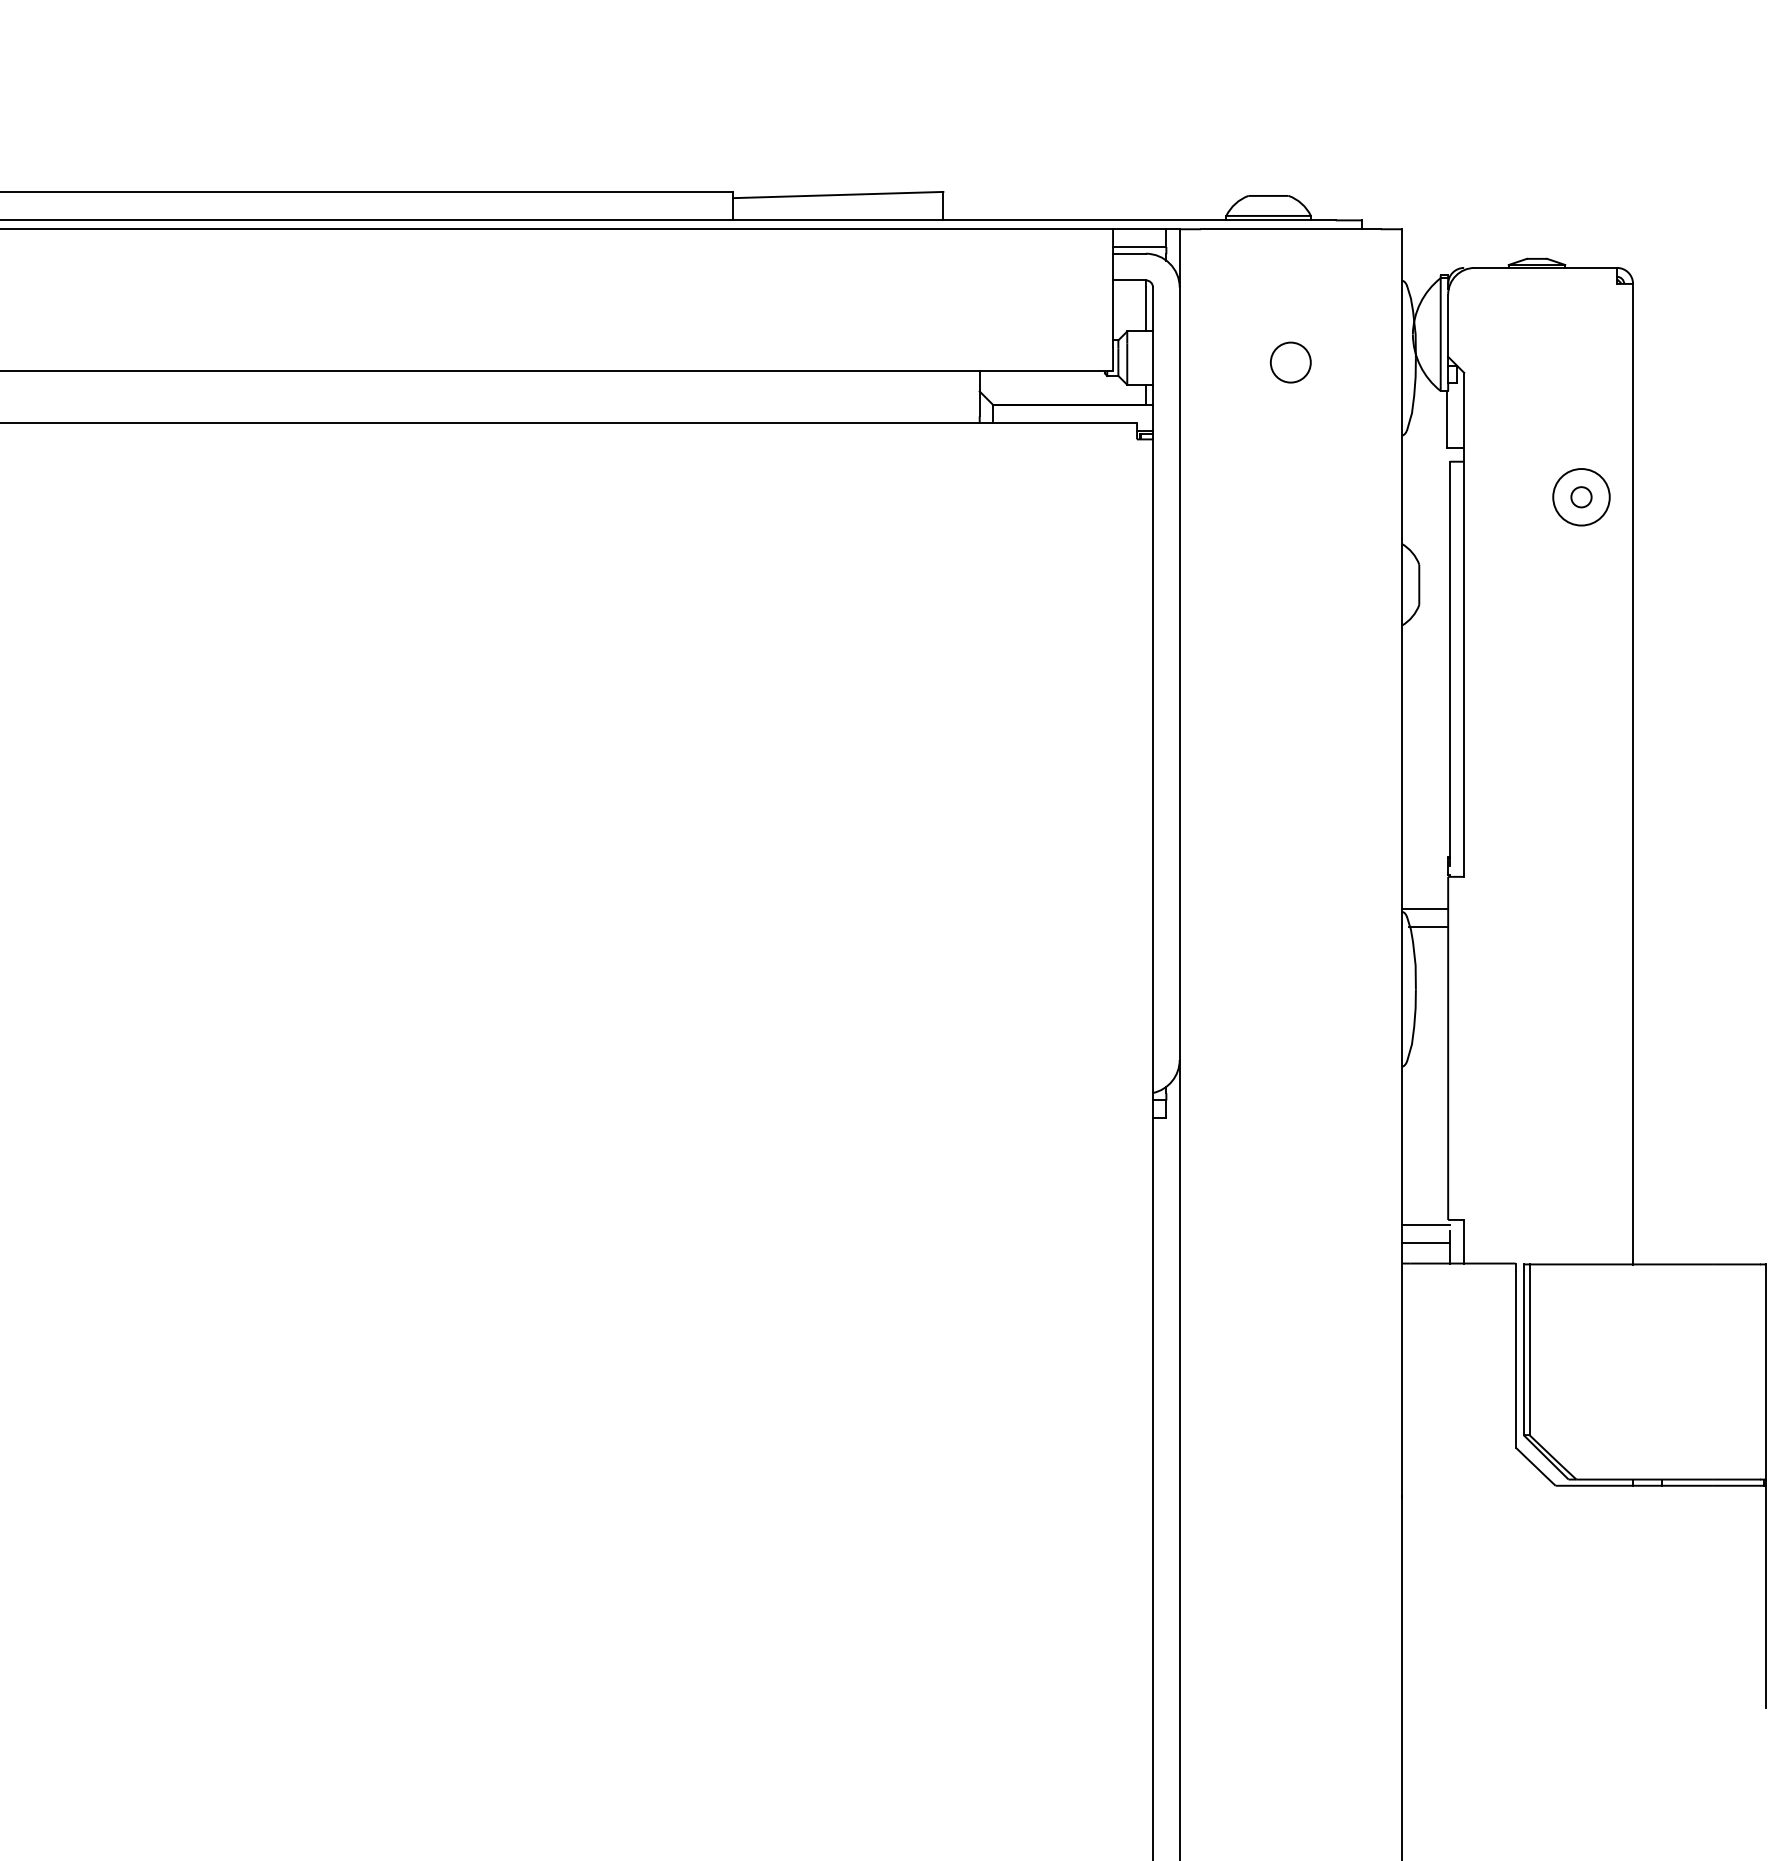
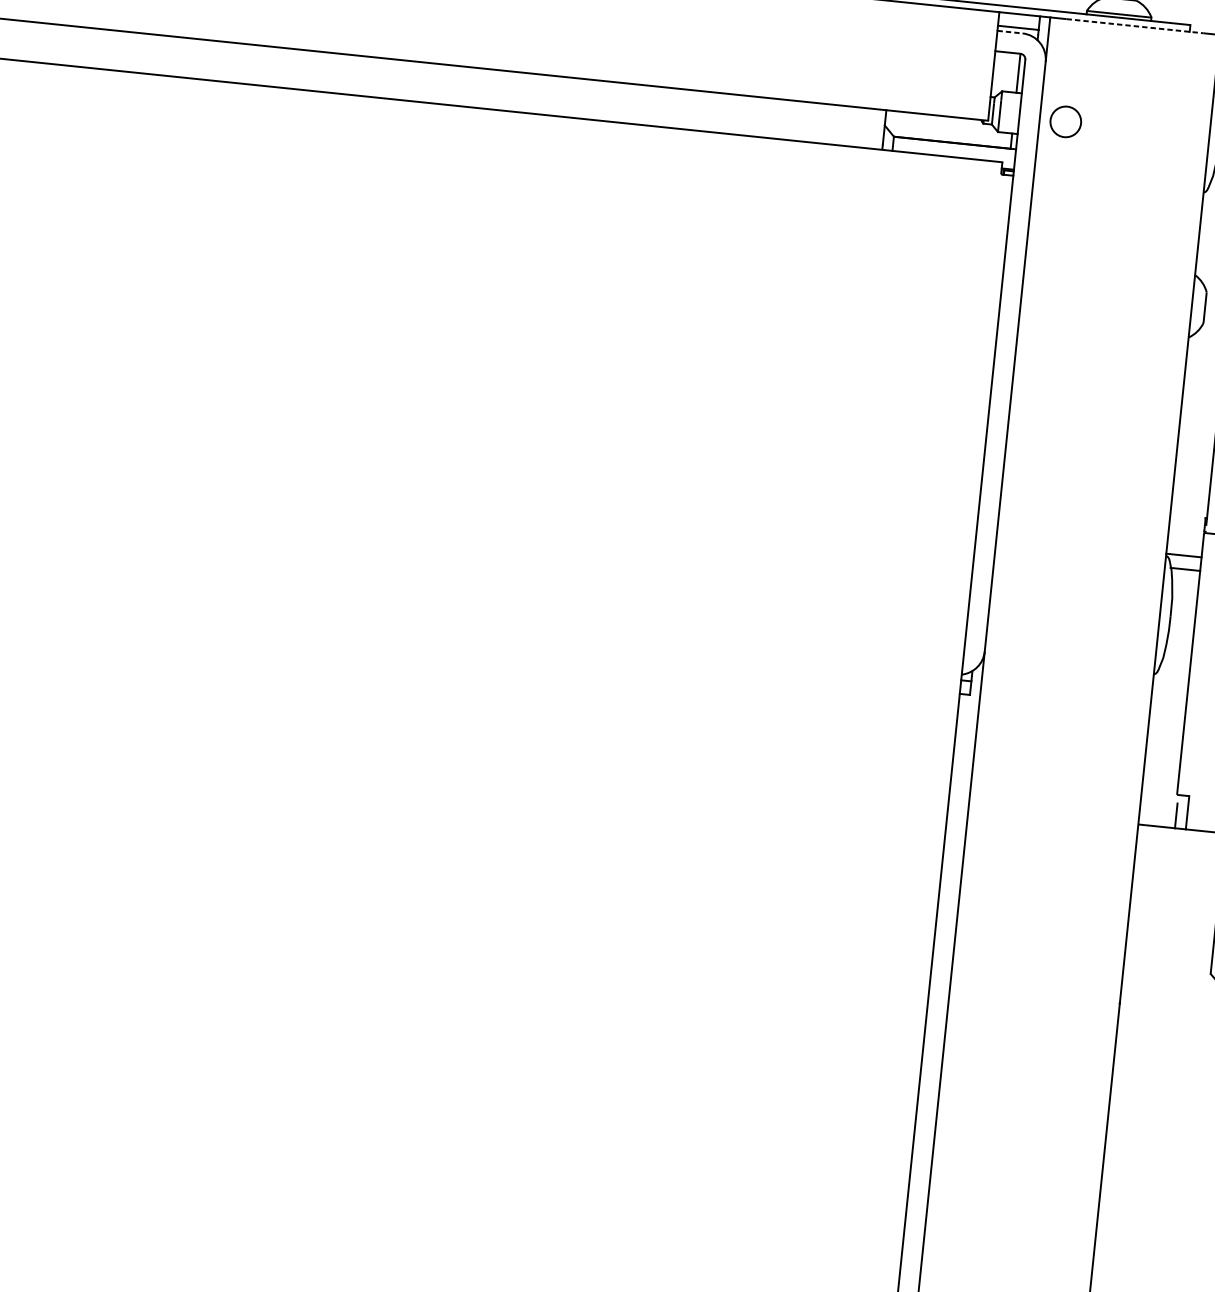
line: (1290, 229) -> (1134, 26), solid -> dashed
line: (1129, 253) -> (1010, 31), solid -> dashed
circle: (1290, 362) -> (1065, 121), moved
line: (1425, 1225) -> (1159, 797), removed
line: (1425, 1243) -> (1157, 811), removed

